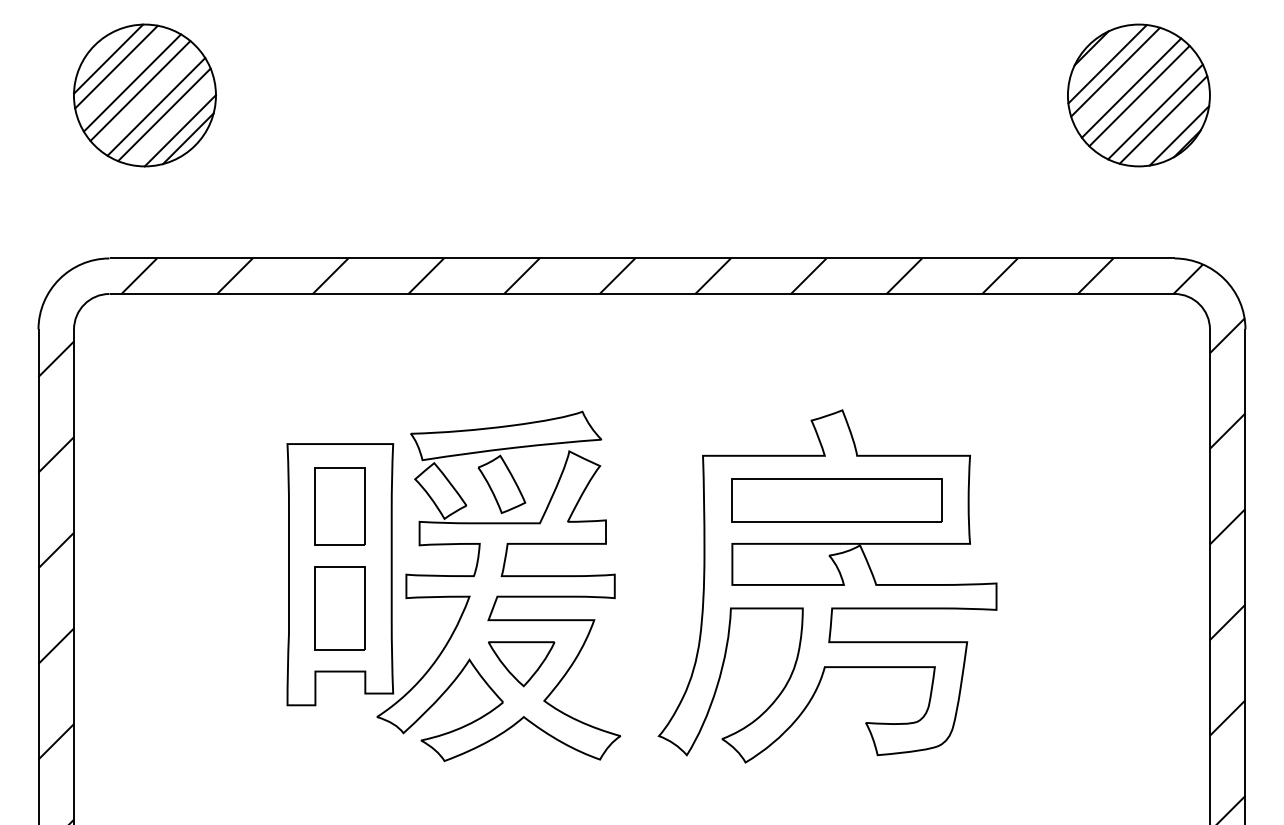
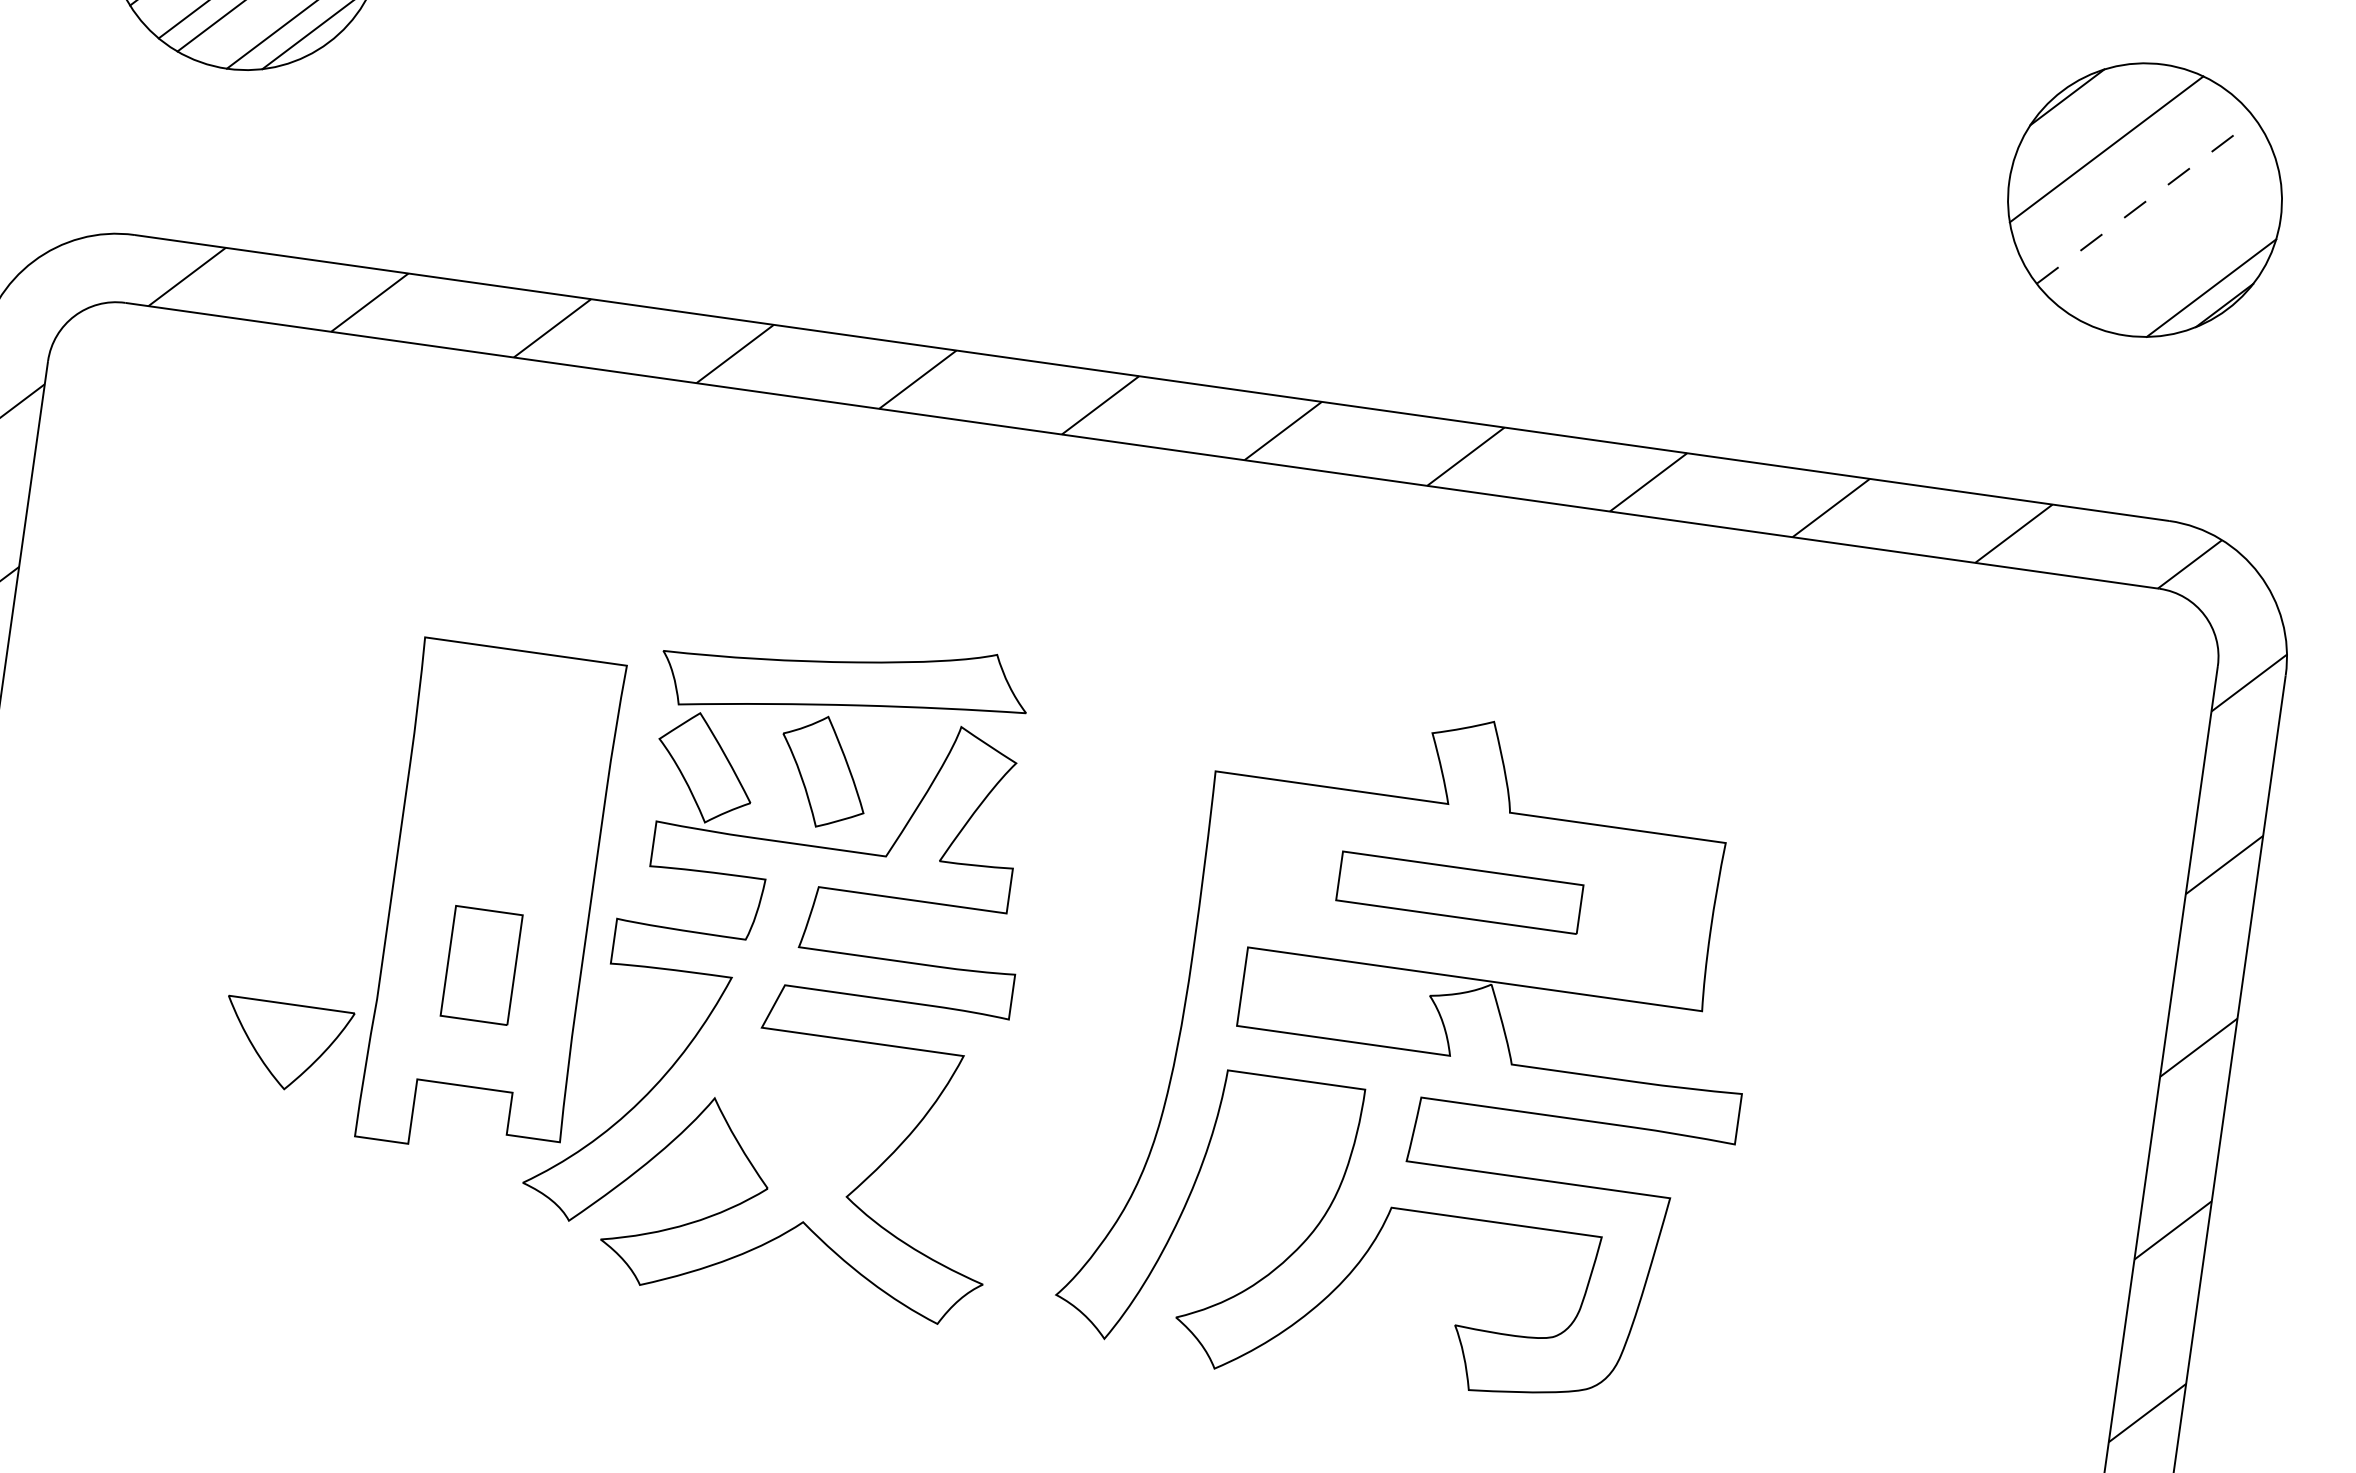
line: (1107, 64) -> (2093, 132), removed
line: (1131, 87) -> (2132, 182), removed
line: (1139, 96) -> (2145, 202), solid -> dashed
line: (1155, 111) -> (2172, 235), removed
line: (1163, 119) -> (2185, 252), removed
part: (836, 500) -> (1458, 892), size x0.6
part: (339, 506) -> (507, 770), removed
part: (339, 608) -> (480, 965), size x0.7
part: (521, 664) -> (285, 1047), moved

